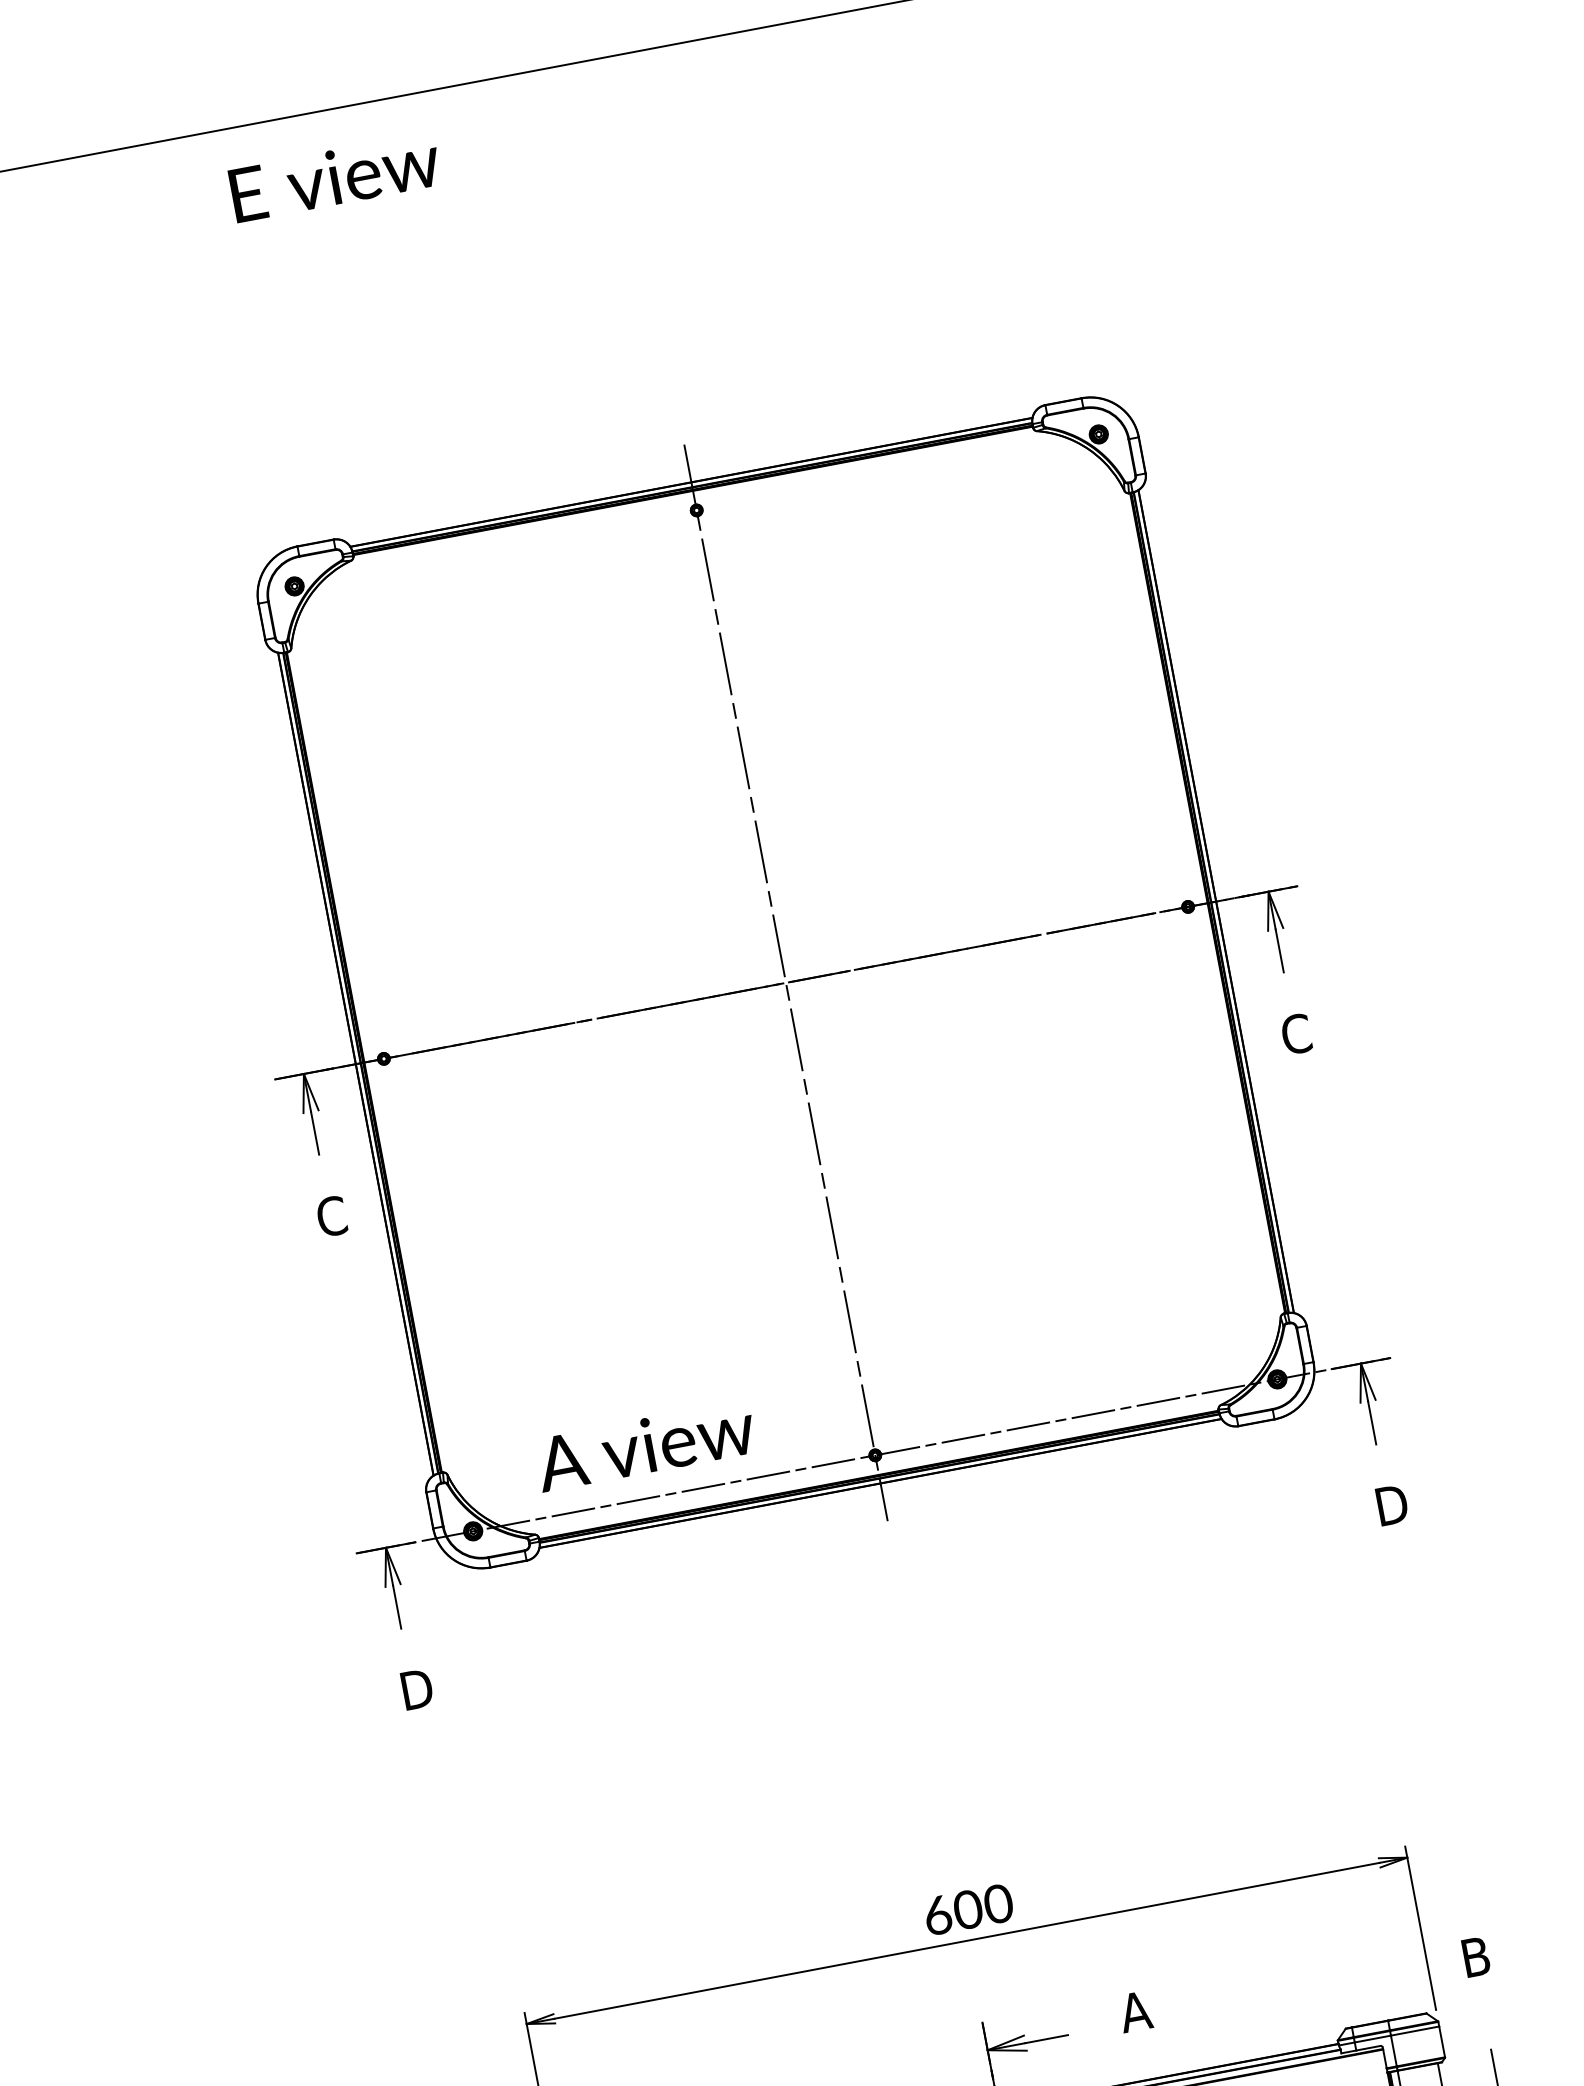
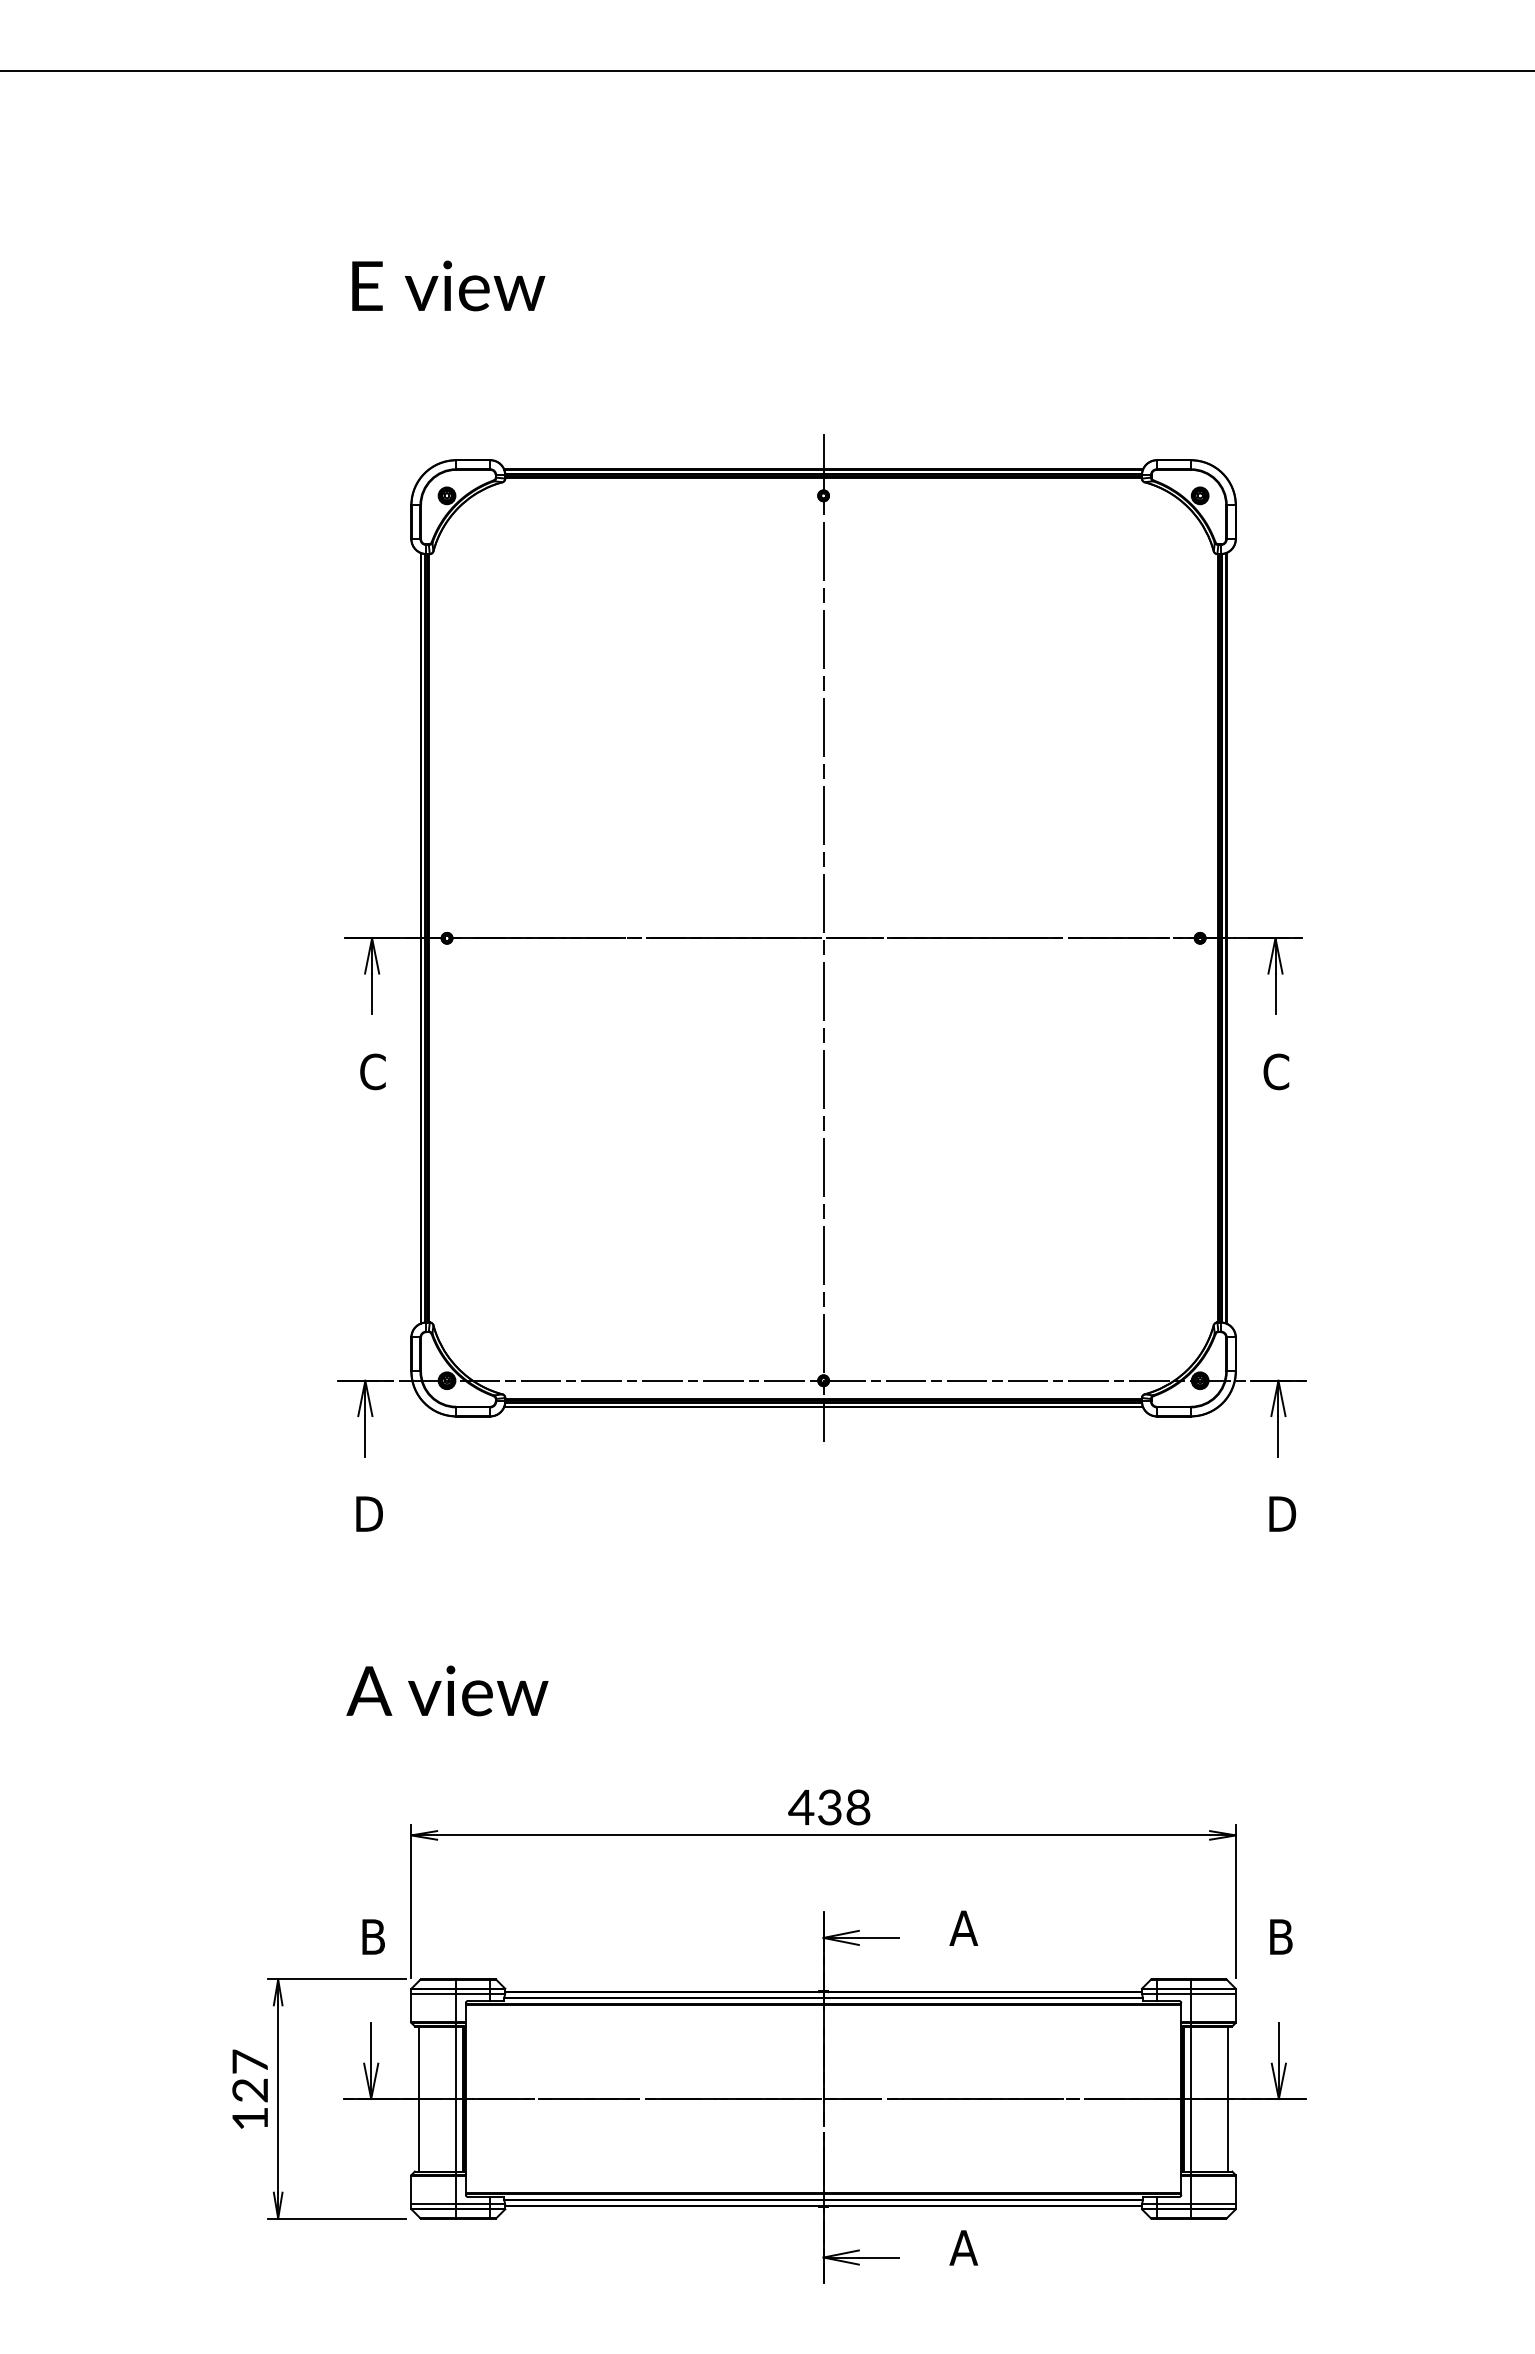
text: (334, 176) -> (448, 285), moved
text: (645, 1445) -> (447, 1690), moved
text: (967, 1909) -> (829, 1807), 600 -> 438

